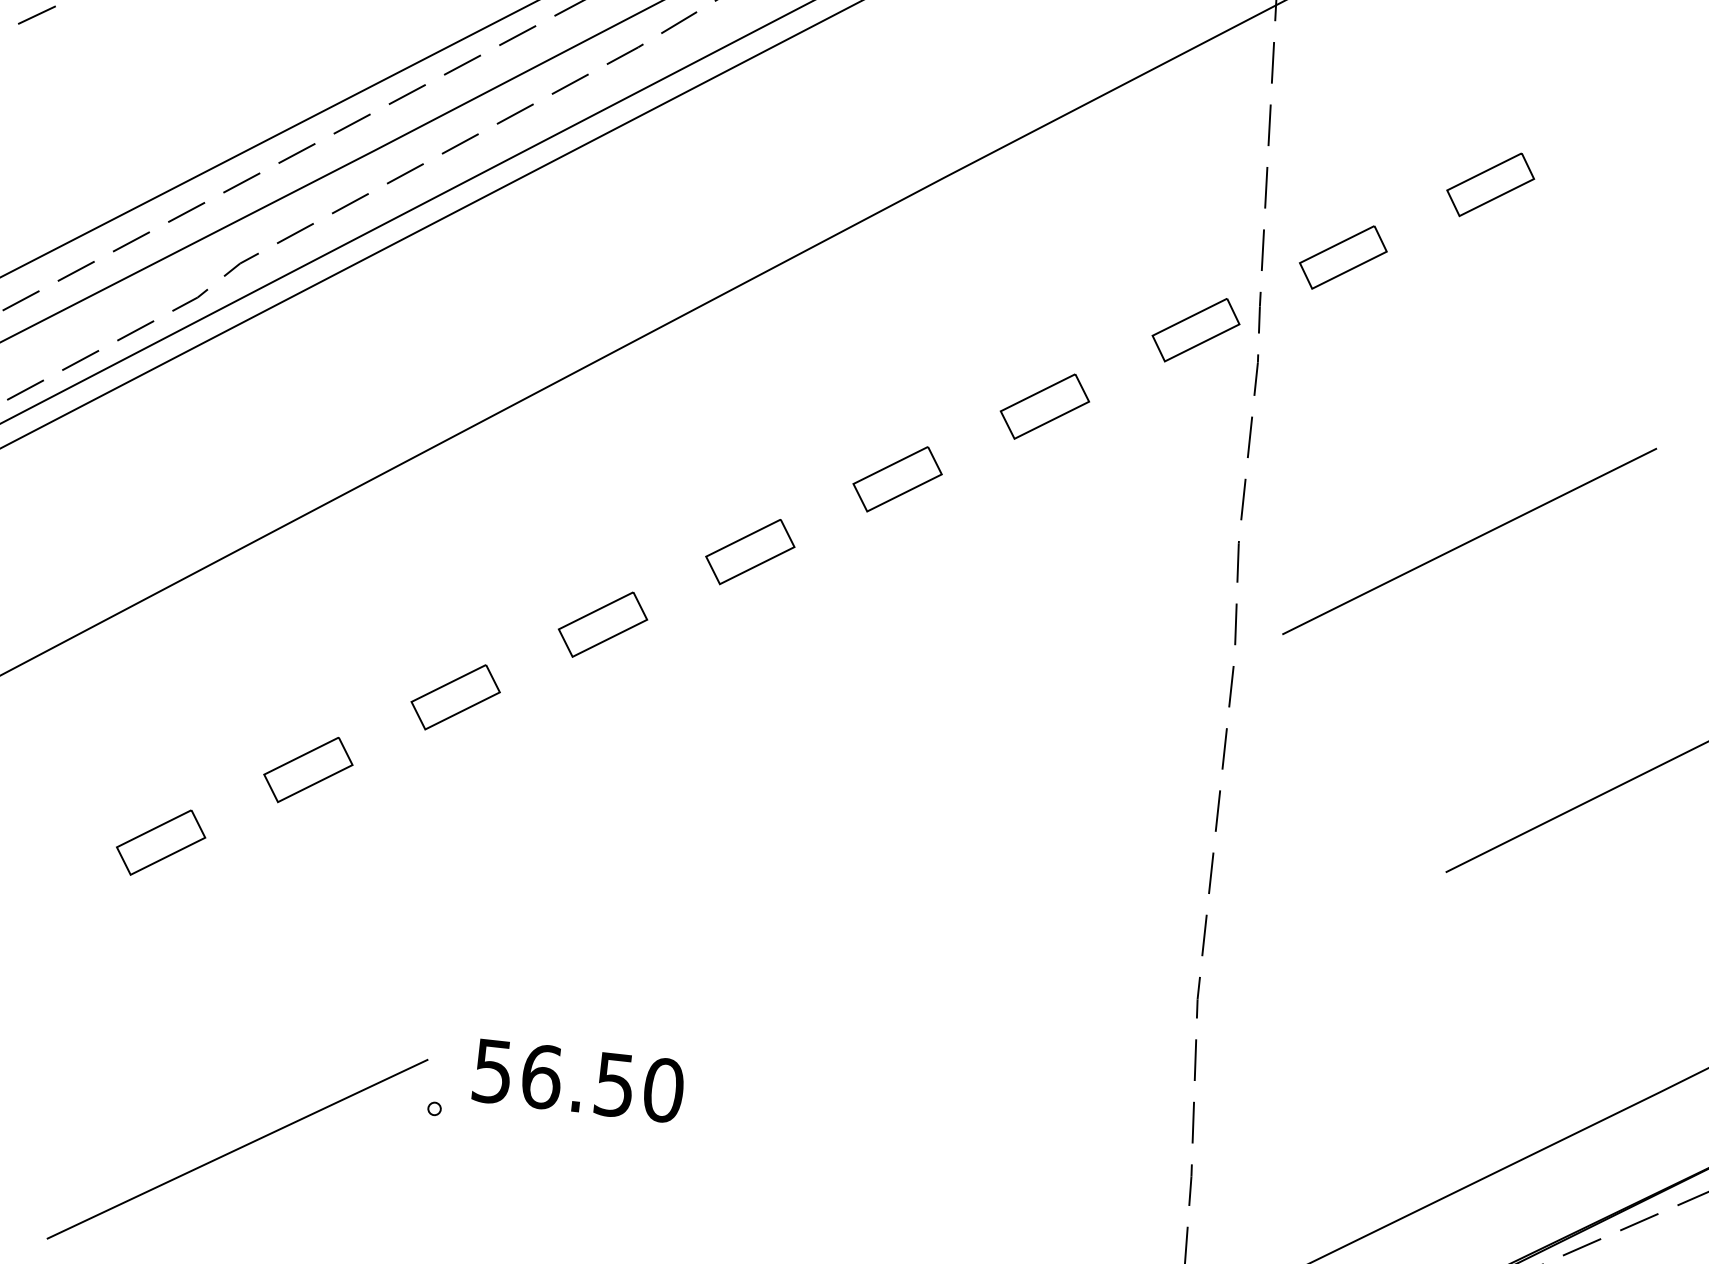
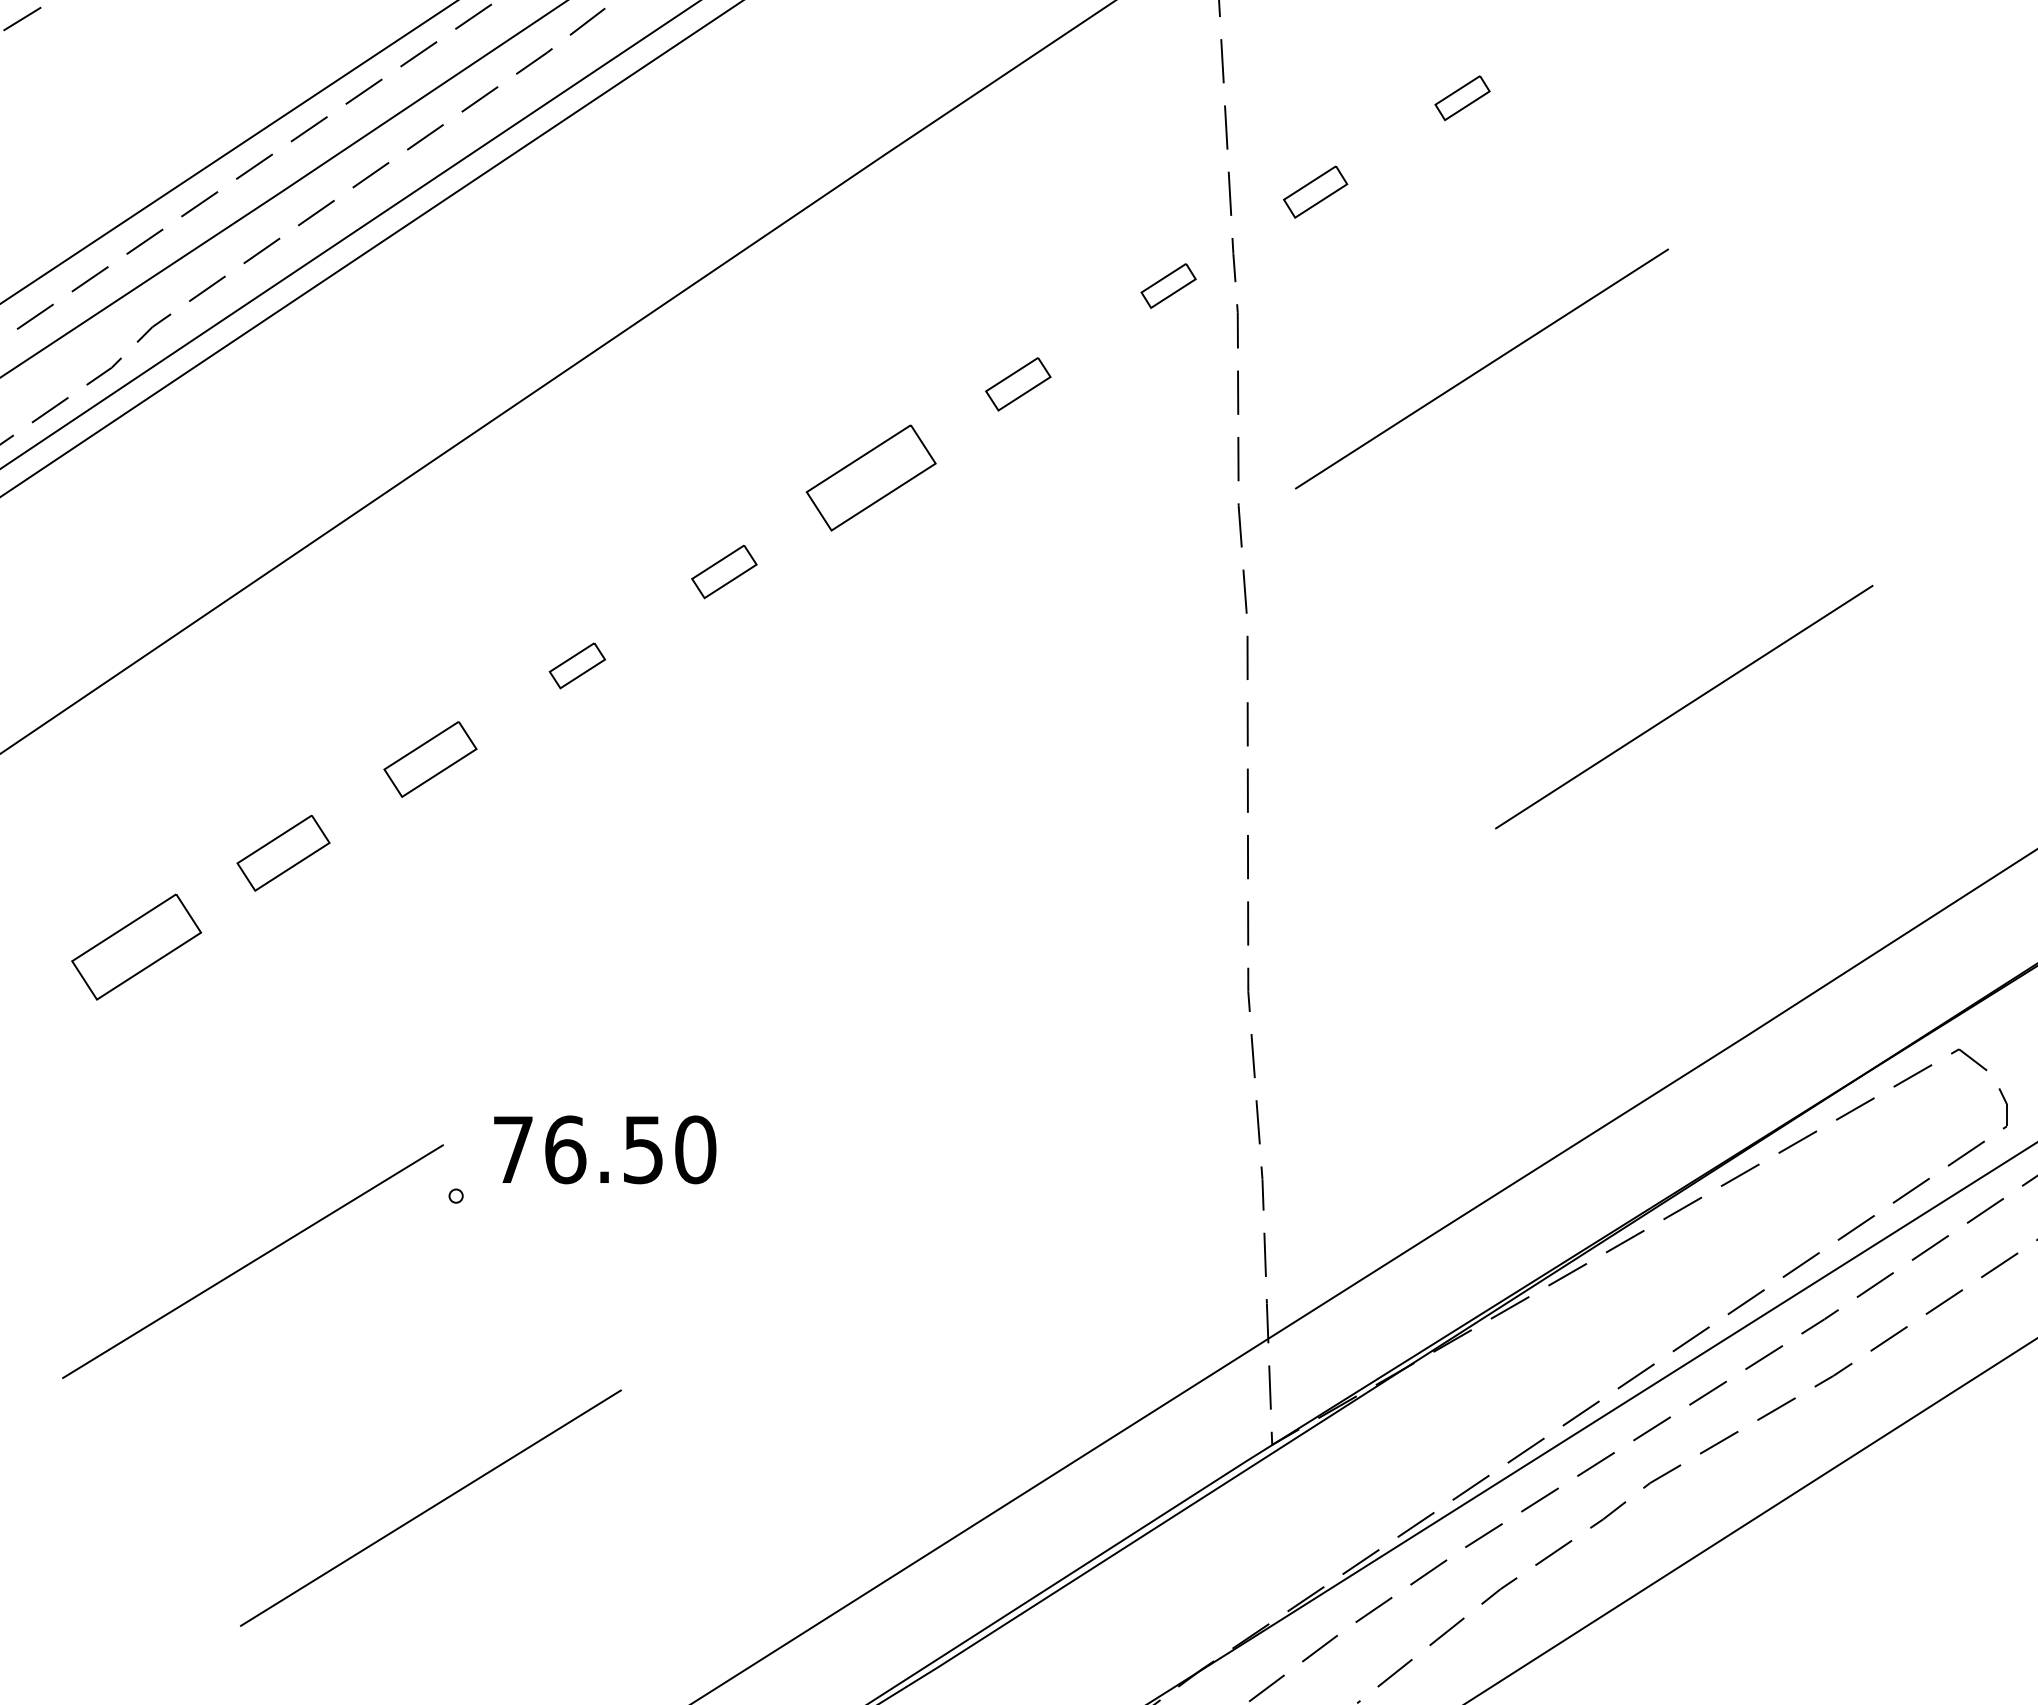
part: (1490, 184) -> (1462, 97), size x0.6
part: (1343, 256) -> (1315, 191), size x0.7
part: (1195, 329) -> (1168, 285), size x0.6
part: (1045, 406) -> (1018, 384), size x0.7
part: (897, 478) -> (871, 477), size x1.4
line: (1469, 540) -> (1481, 368), moved
part: (750, 551) -> (724, 571), size x0.7
part: (603, 624) -> (577, 665), size x0.6
part: (161, 842) -> (136, 946), size x1.4
text: (492, 1071) -> (512, 1150), 56.50 -> 76.50

